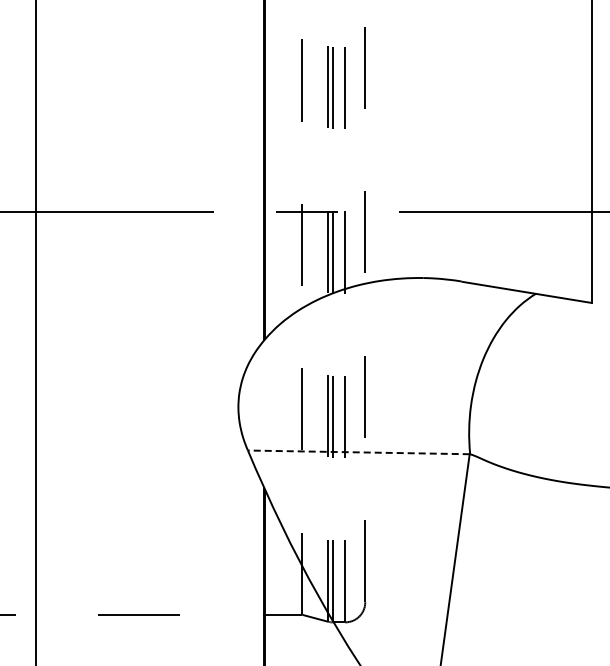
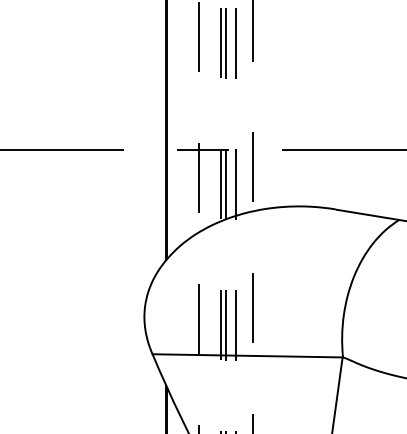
line: (358, 452) -> (247, 355), dashed -> solid

